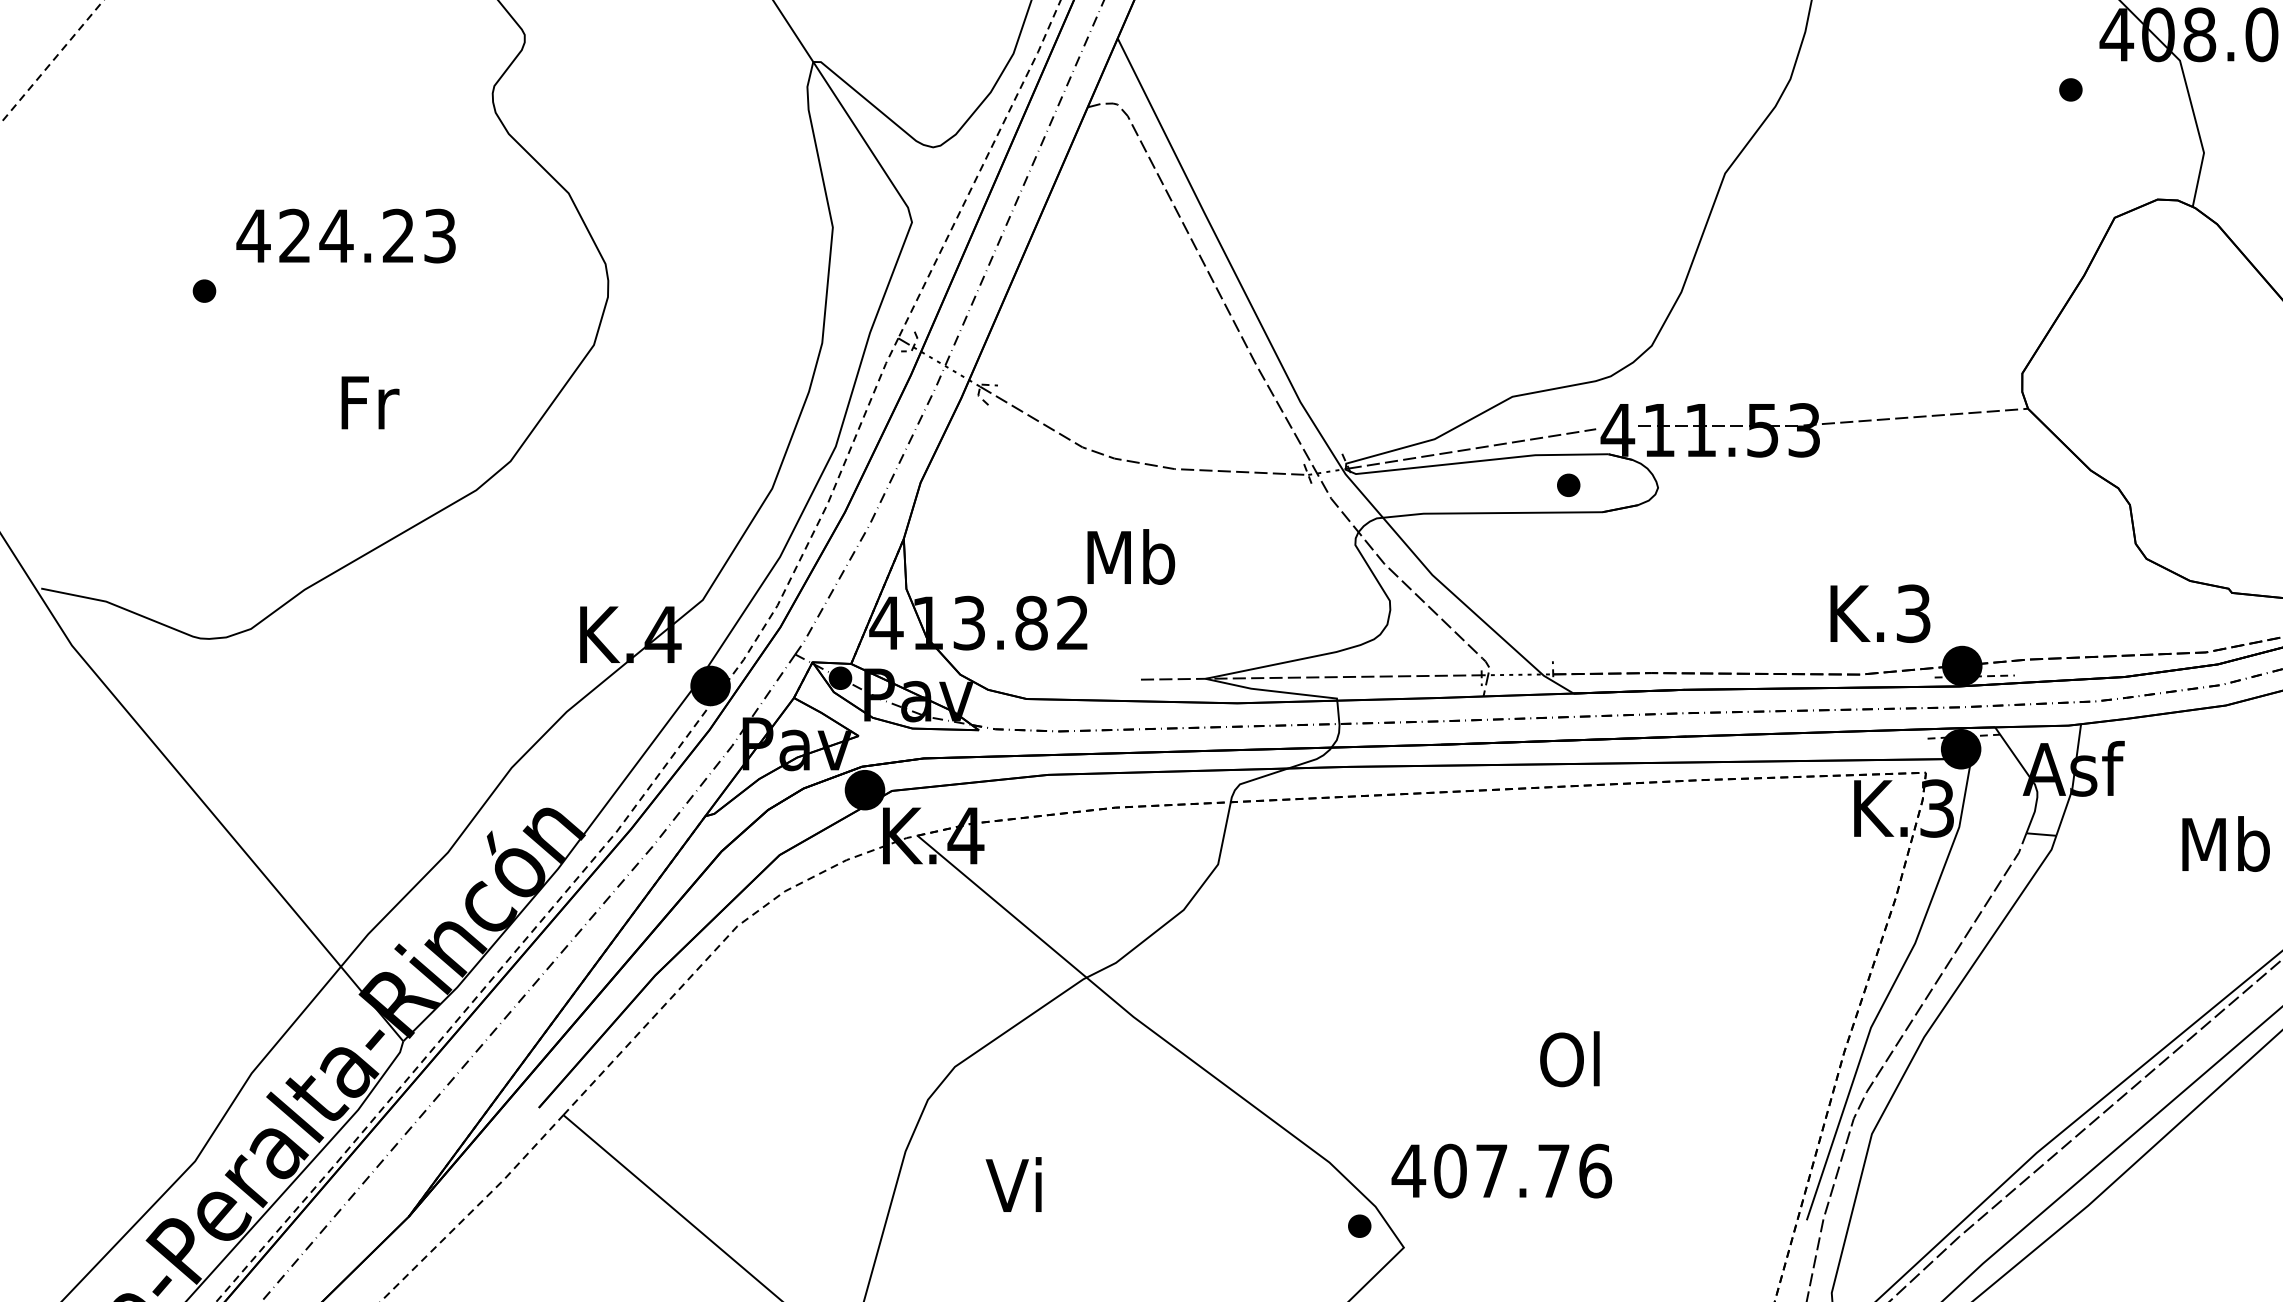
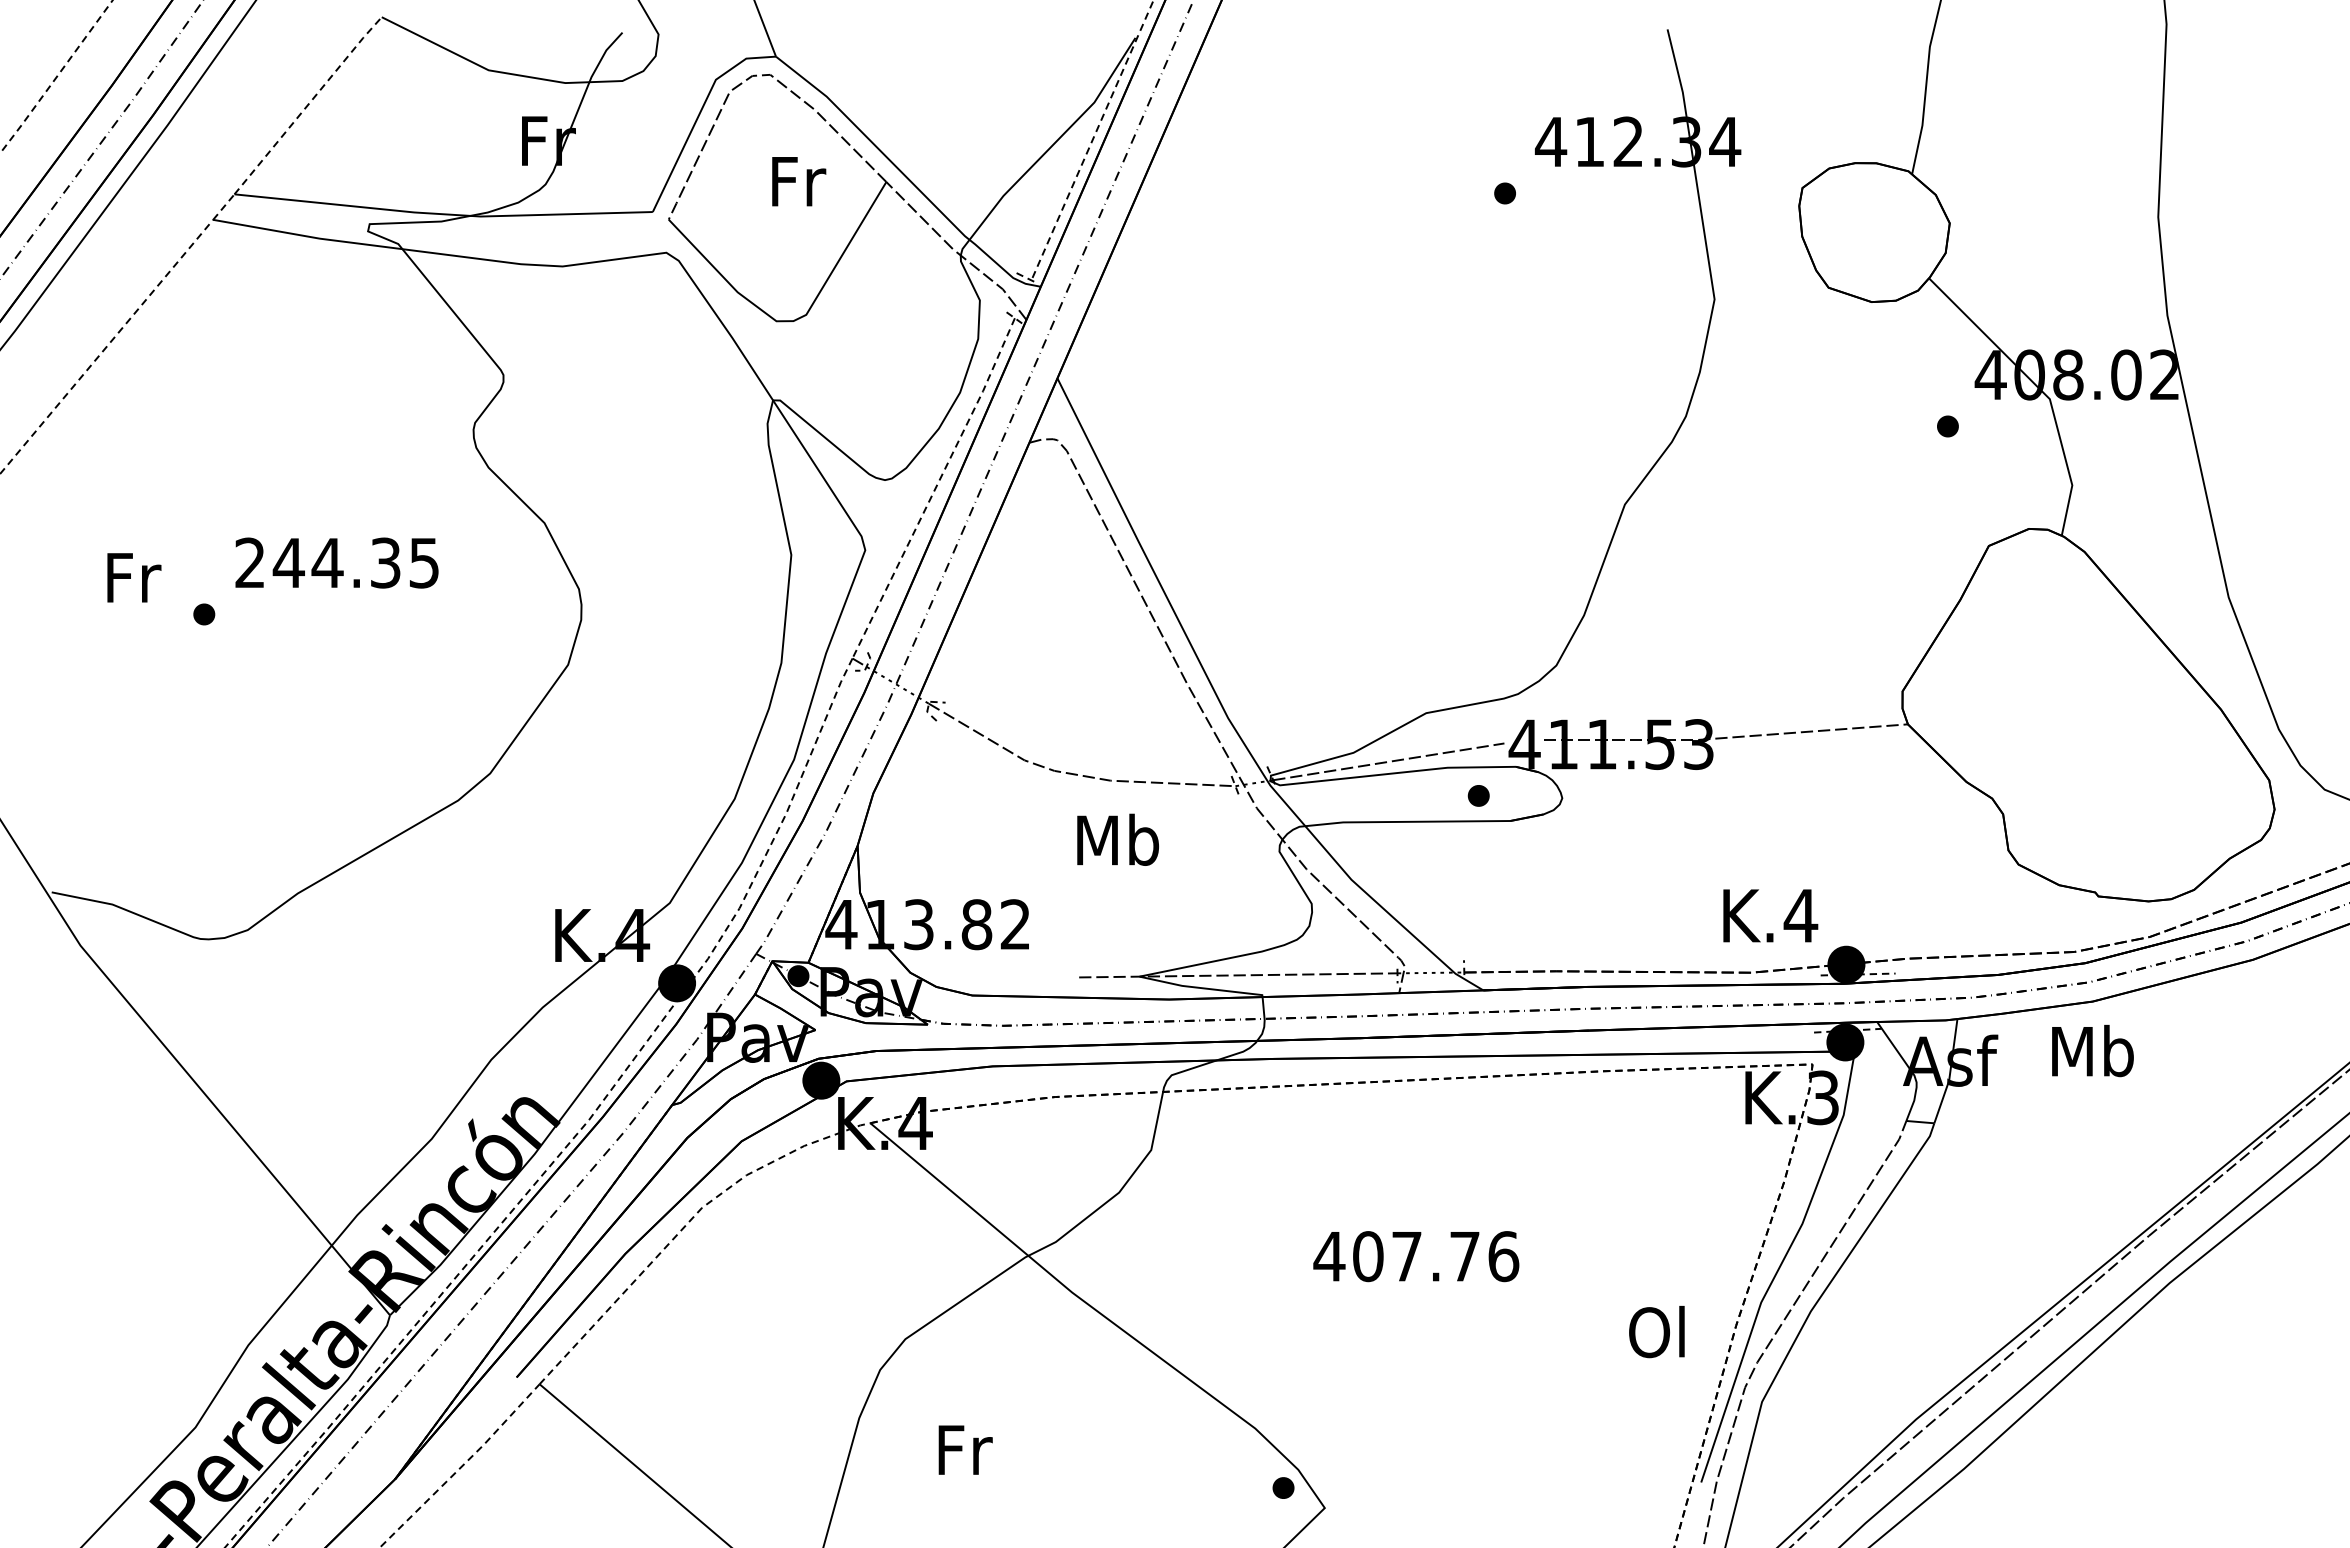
text: (346, 235) -> (336, 562), 424.23 -> 244.35
text: (370, 402) -> (134, 577), moved
text: (1130, 556) -> (1117, 839), moved
text: (1913, 613) -> (1800, 915), K.3 -> K.4
text: (2225, 843) -> (2092, 1050), moved
text: (1569, 1059) -> (1656, 1332), moved
text: (1502, 1171) -> (1416, 1256), moved
text: (1017, 1183) -> (963, 1448), Vi -> Fr

